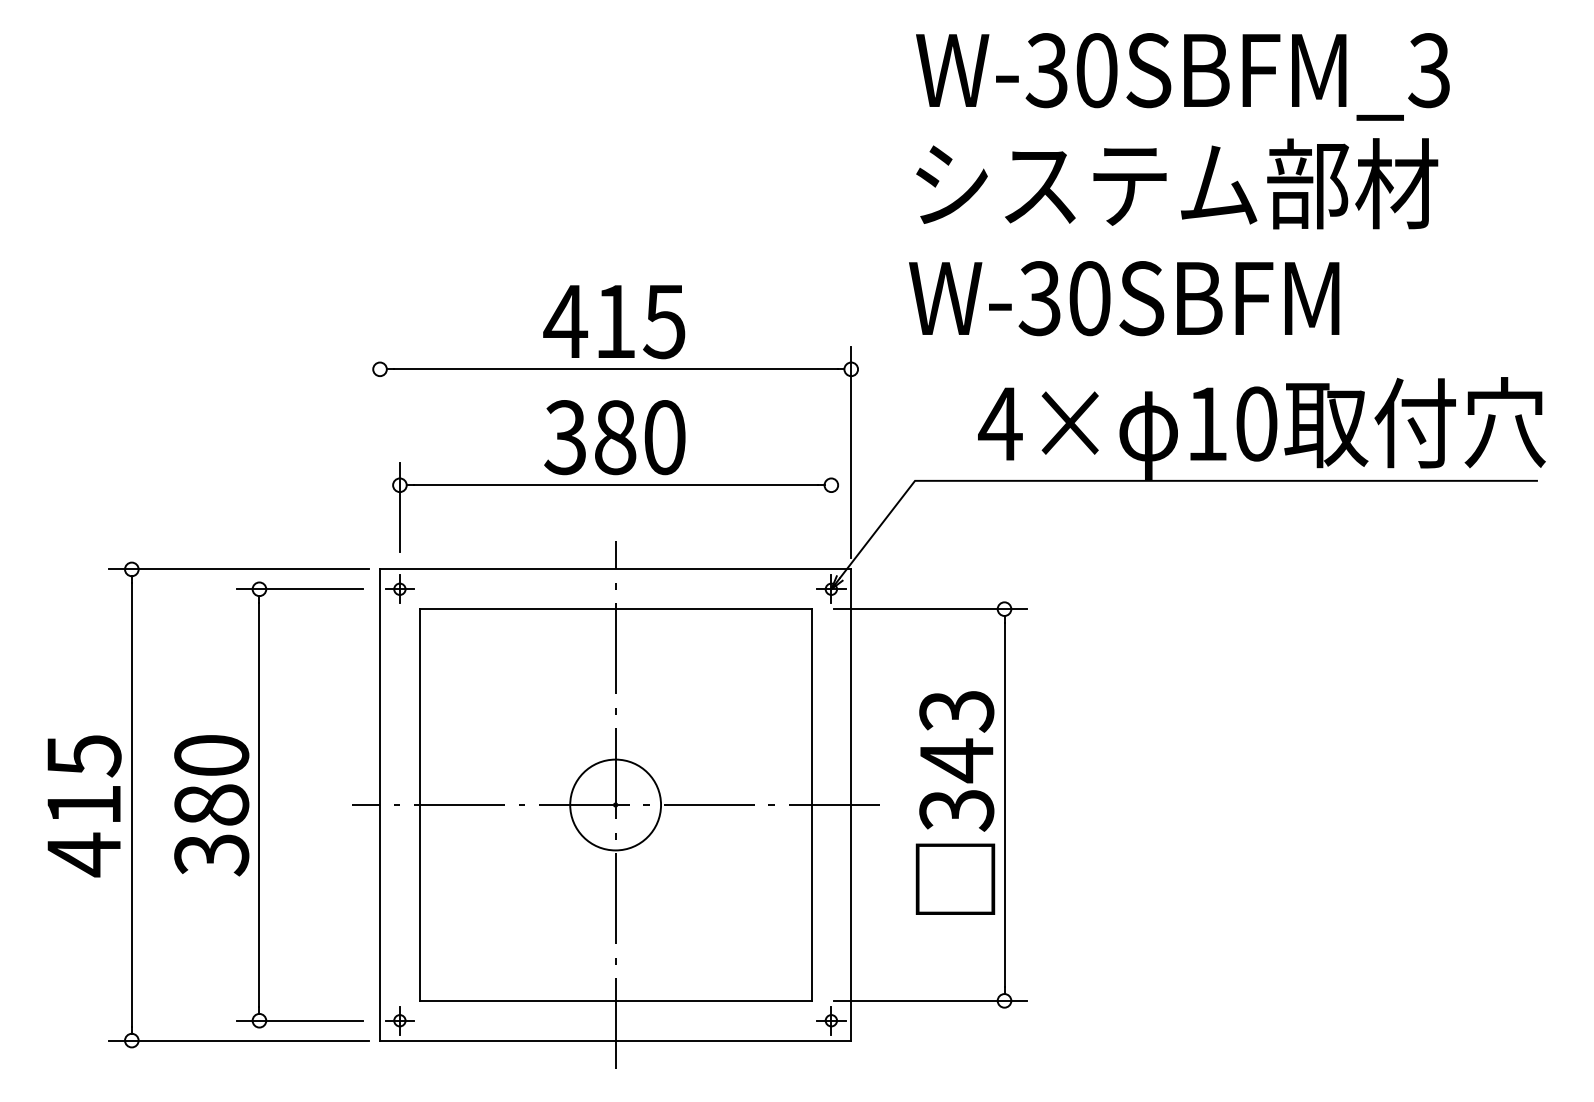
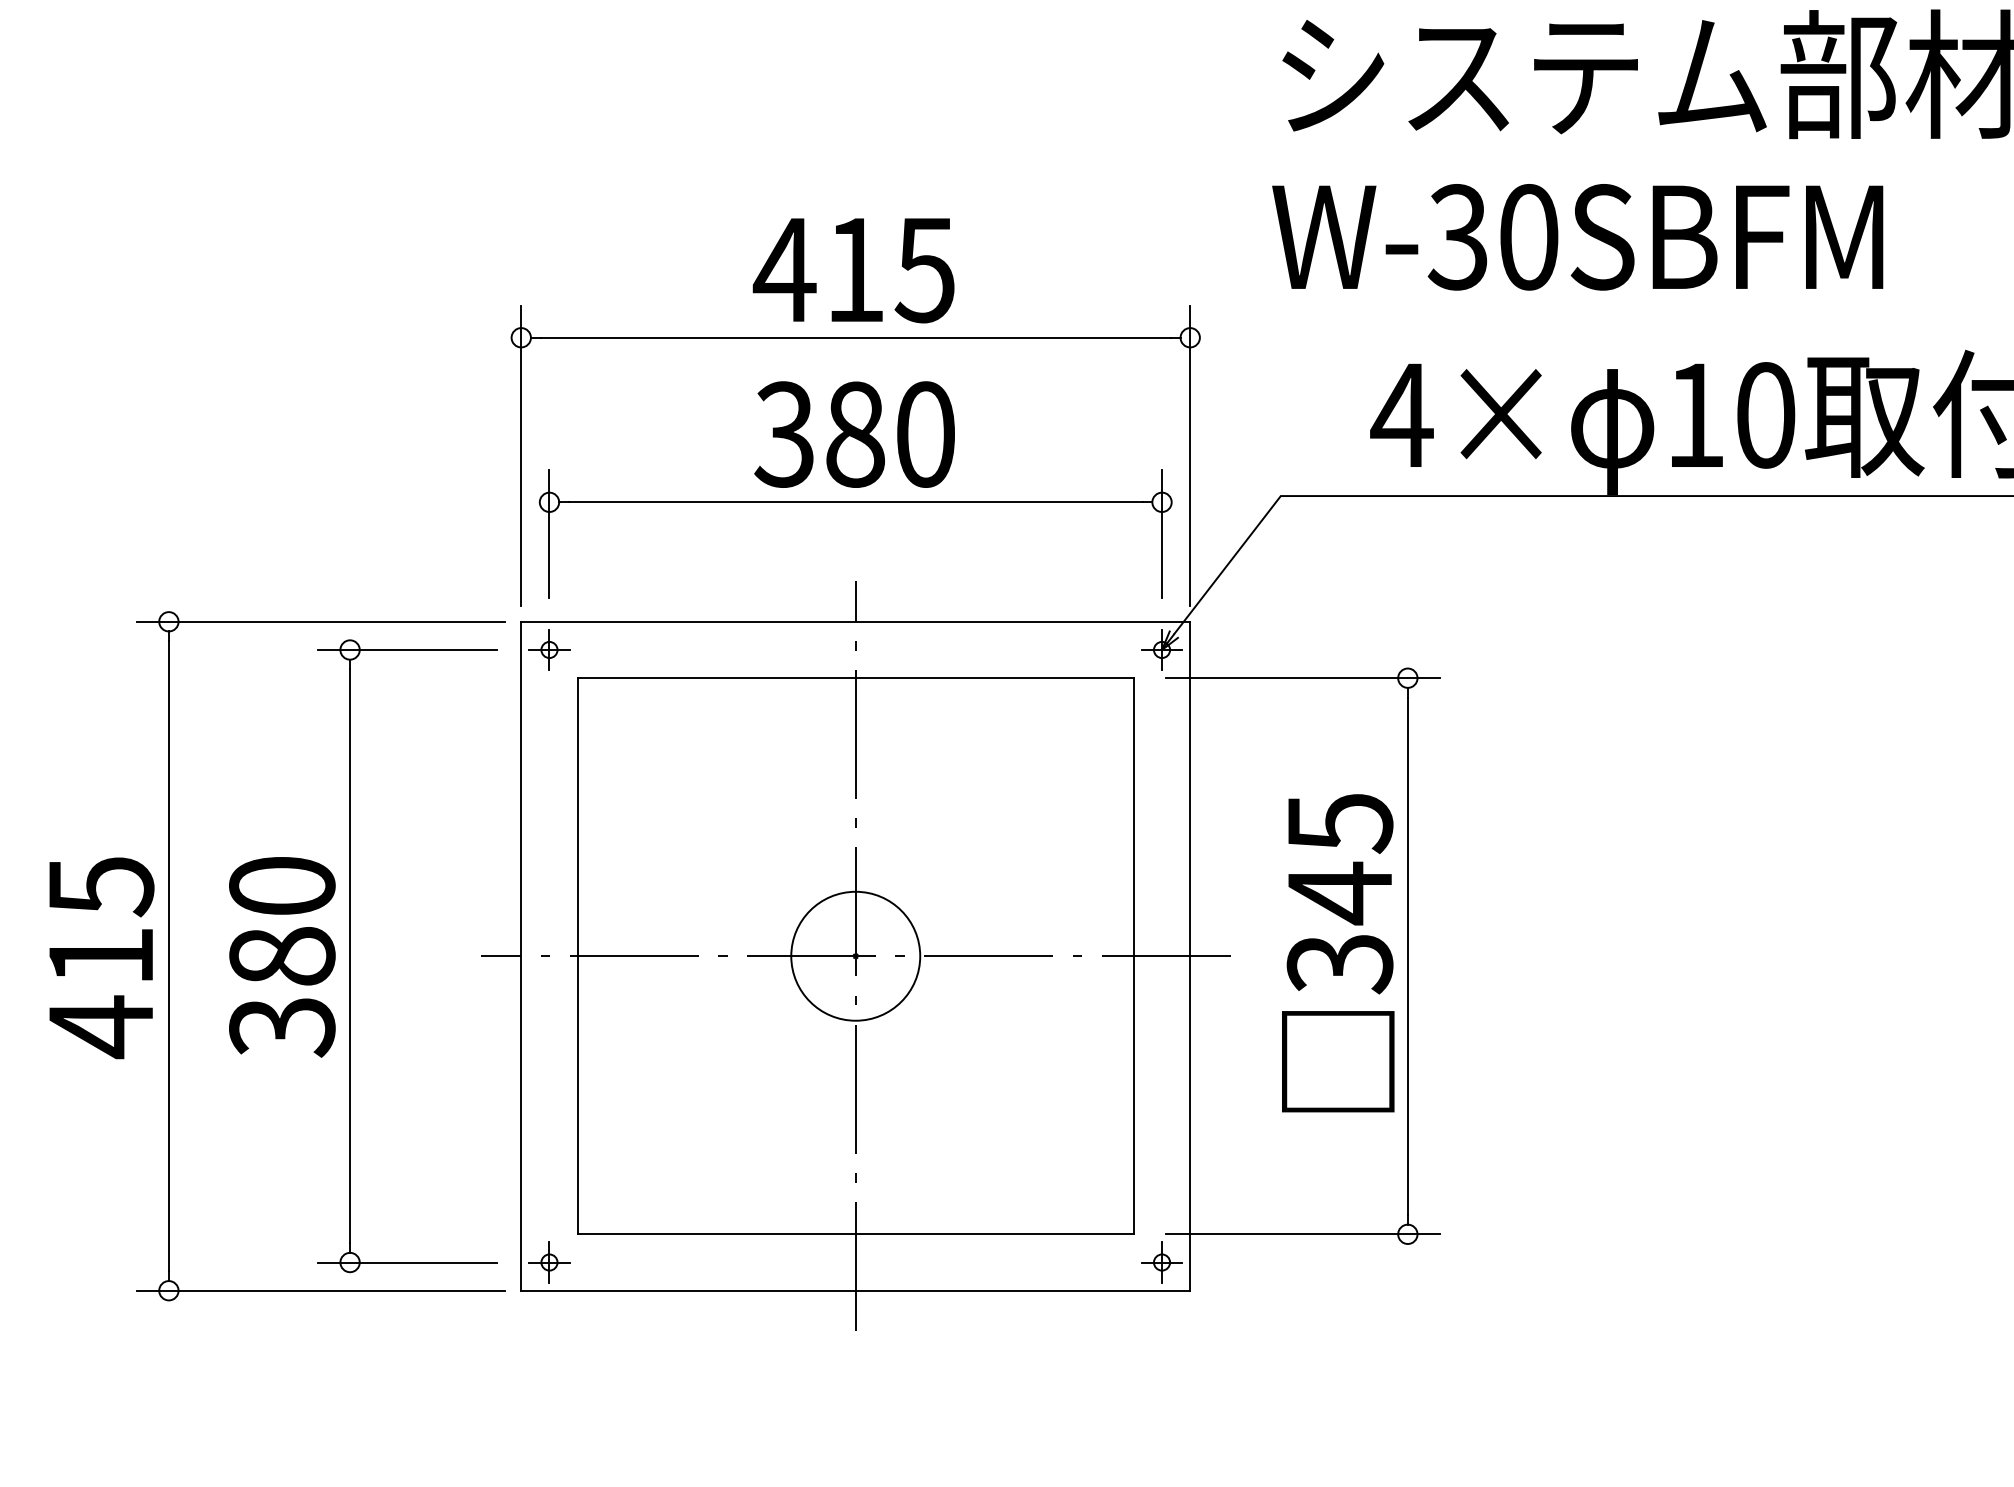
line: (380, 452) -> (521, 455), added
line: (831, 507) -> (1162, 533), added
text: (956, 711) -> (1339, 823), 343 -> 345

